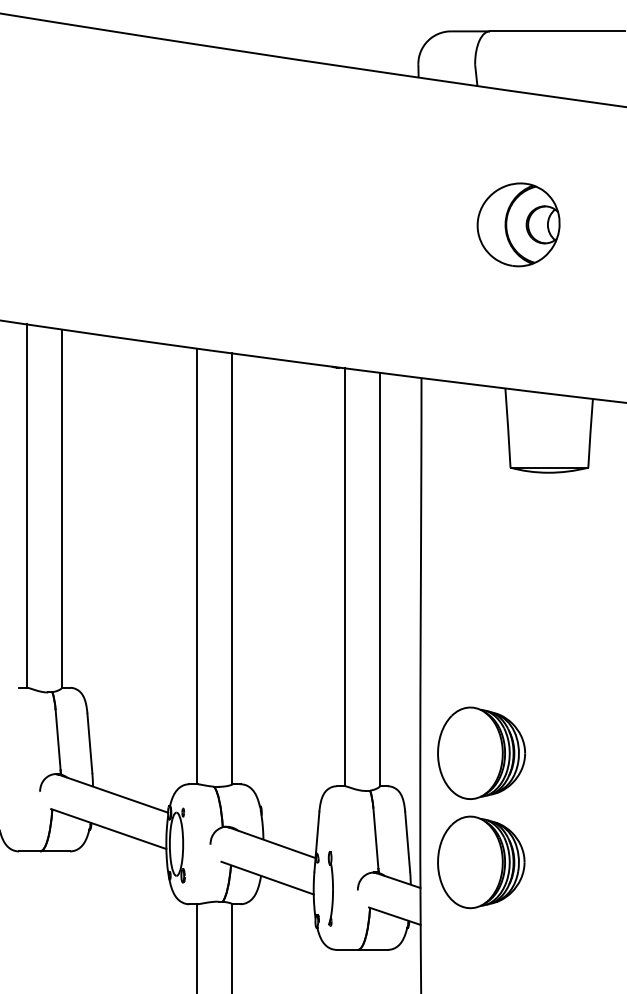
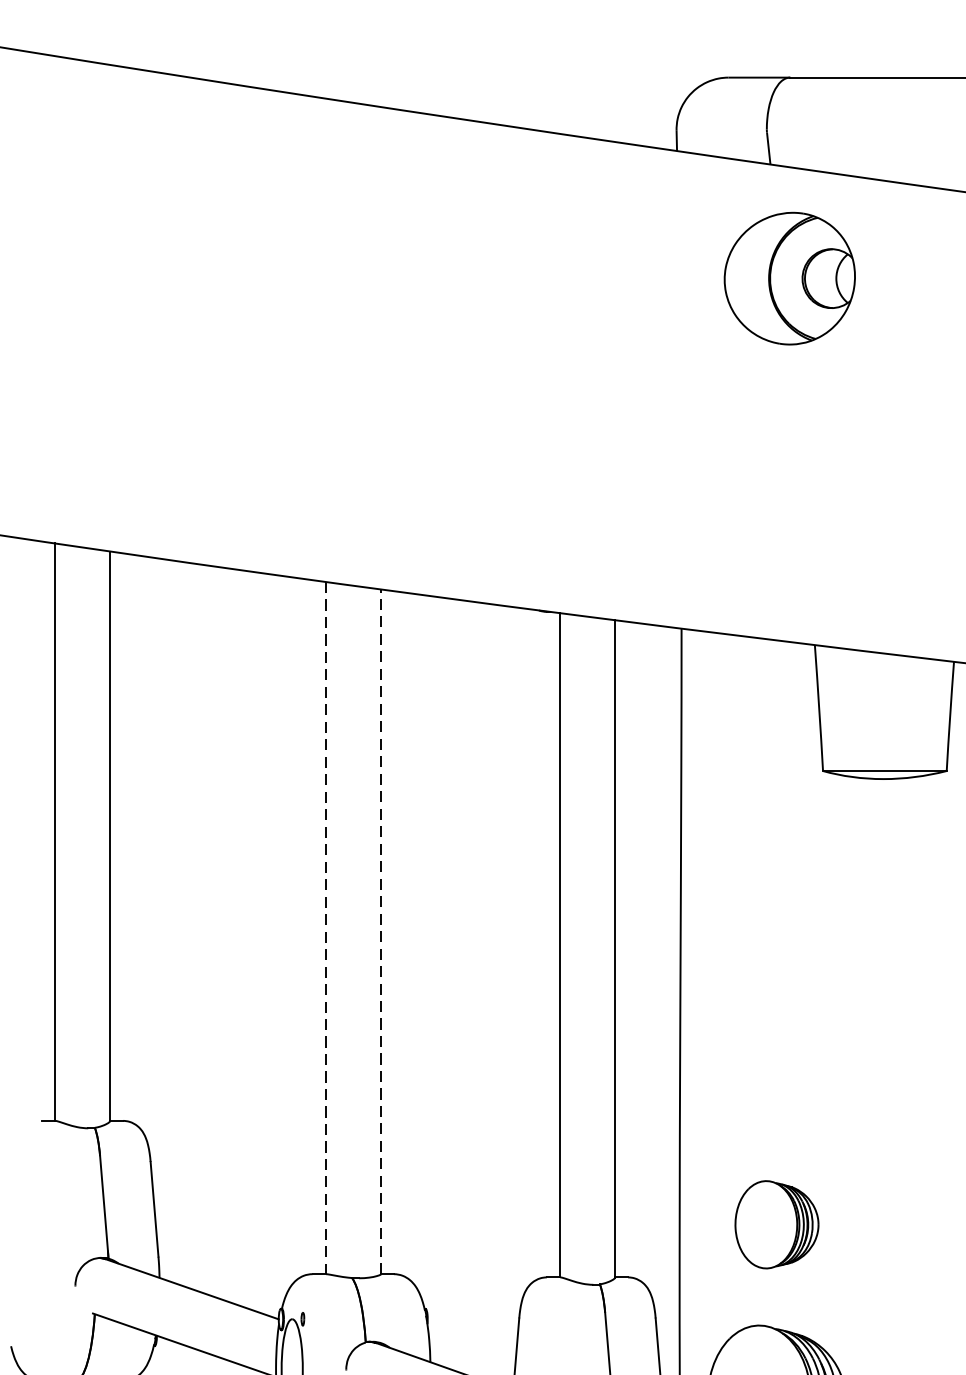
part: (518, 224) -> (789, 278), moved
line: (197, 566) -> (325, 928), solid -> dashed
line: (232, 568) -> (381, 931), solid -> dashed
part: (481, 752) -> (776, 1223), size x0.6

